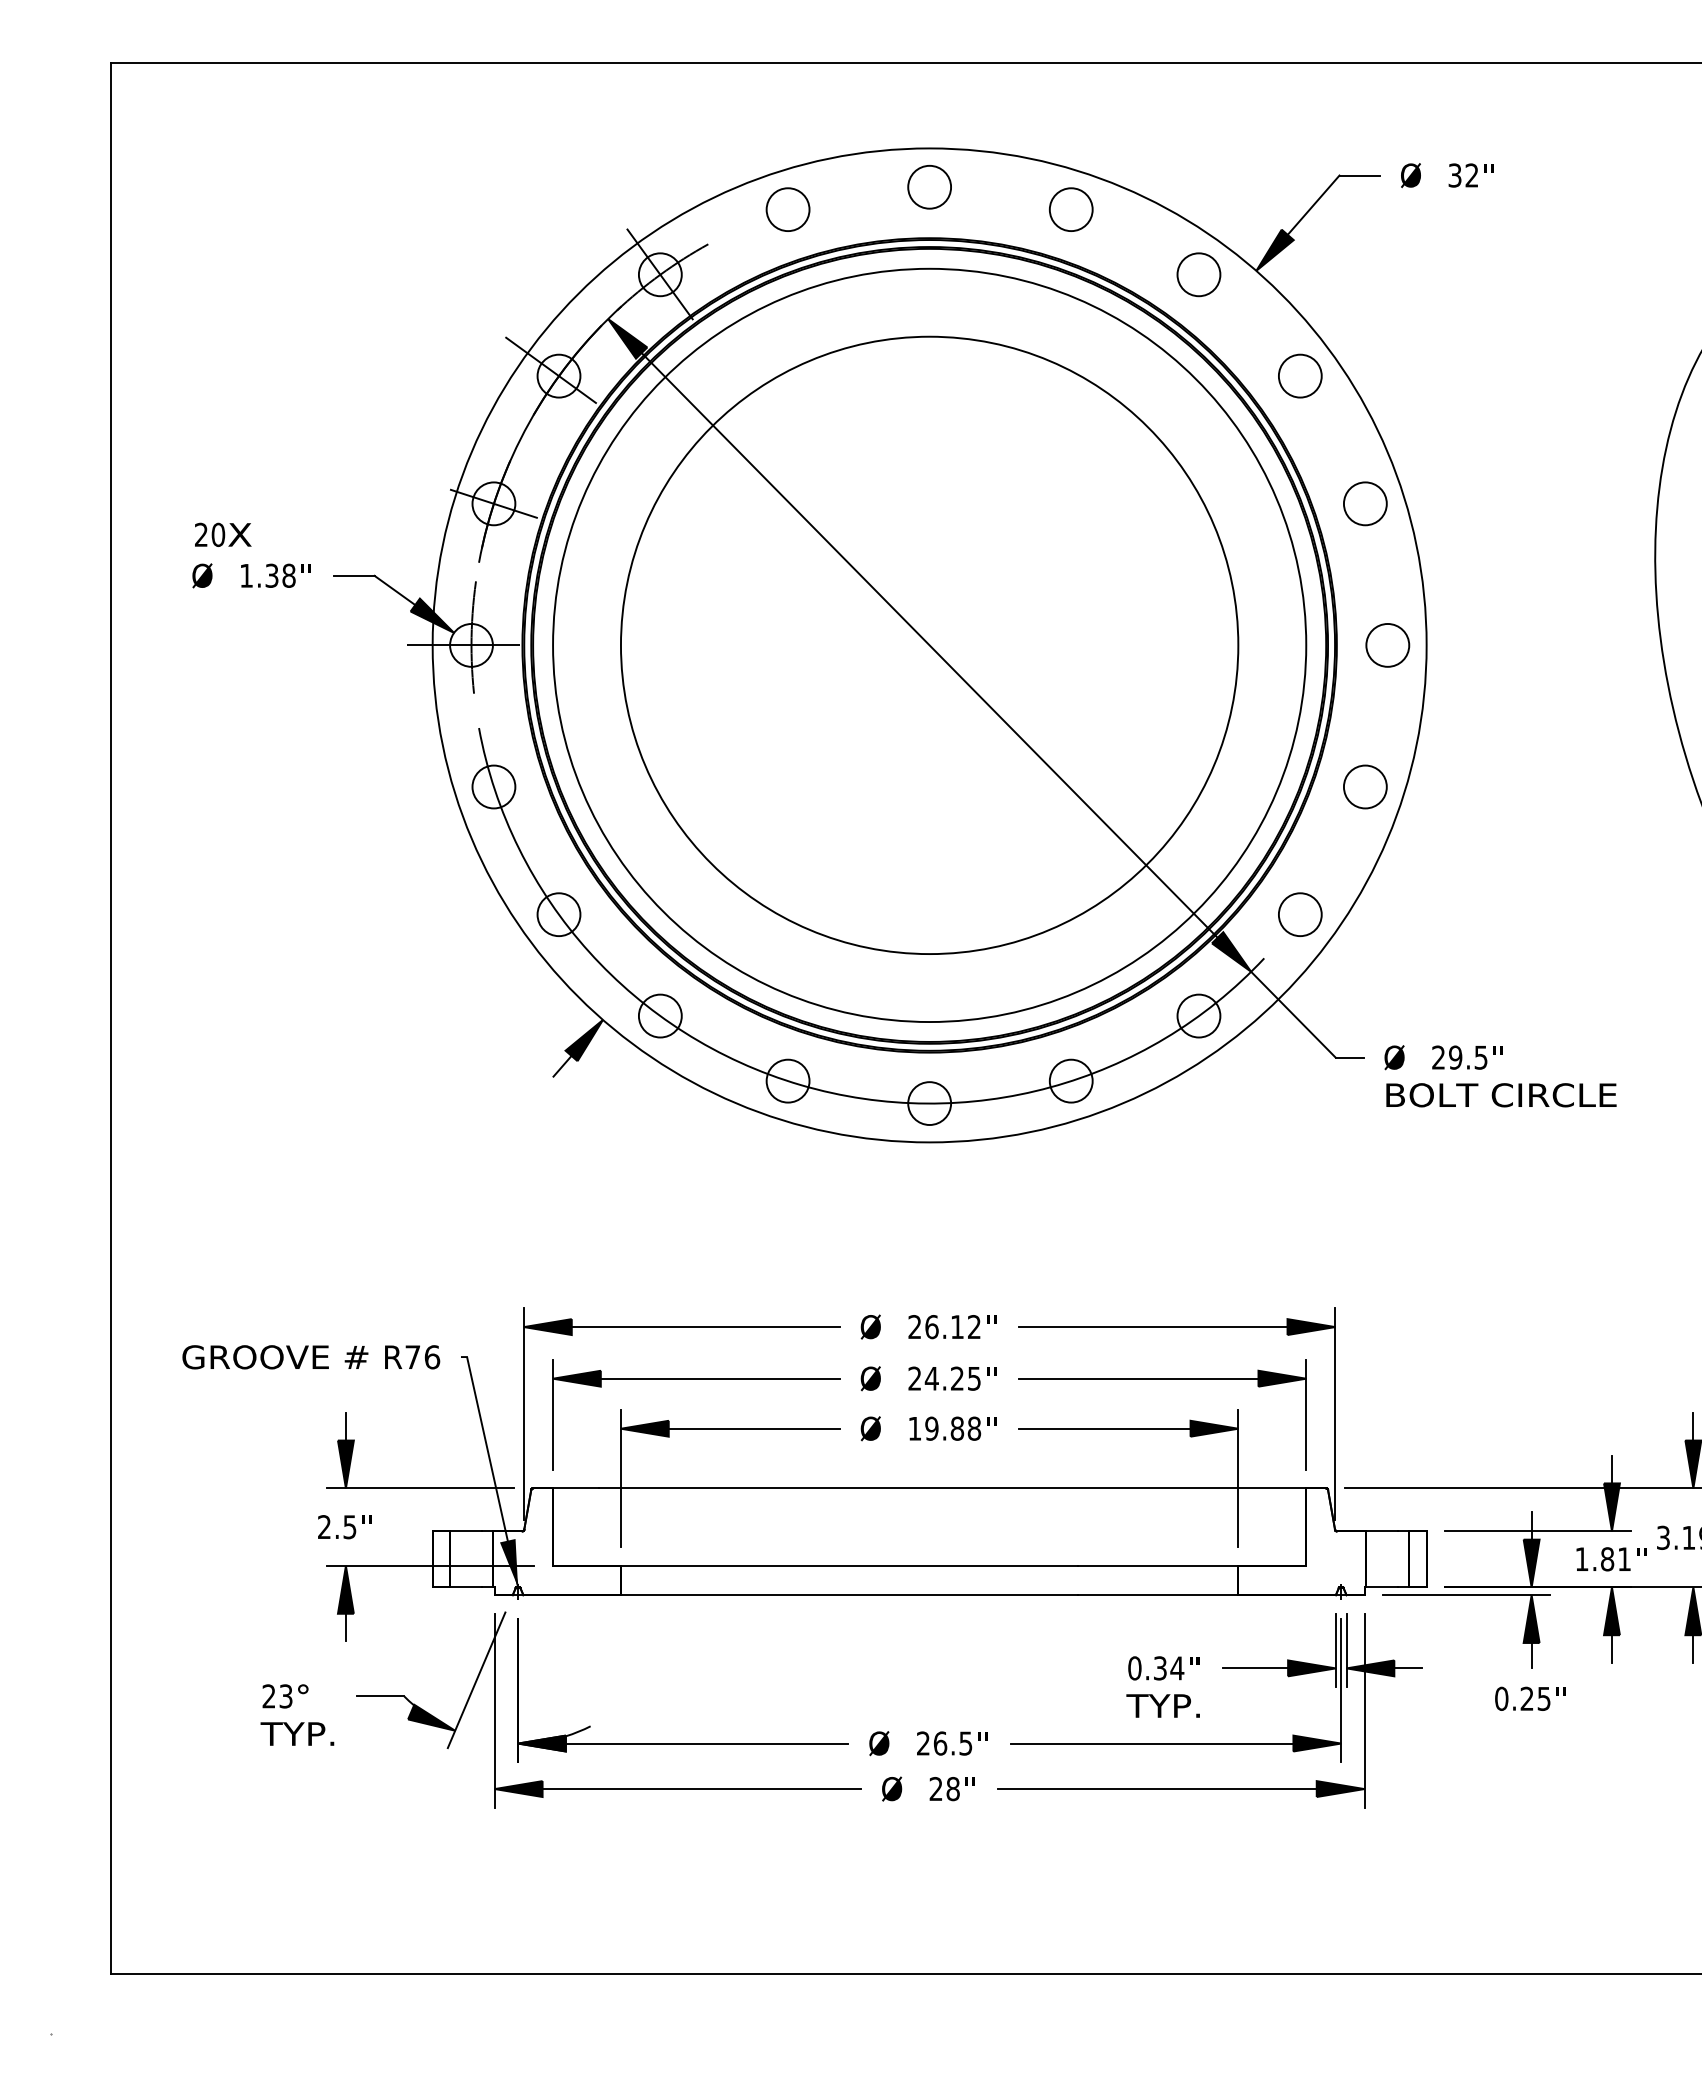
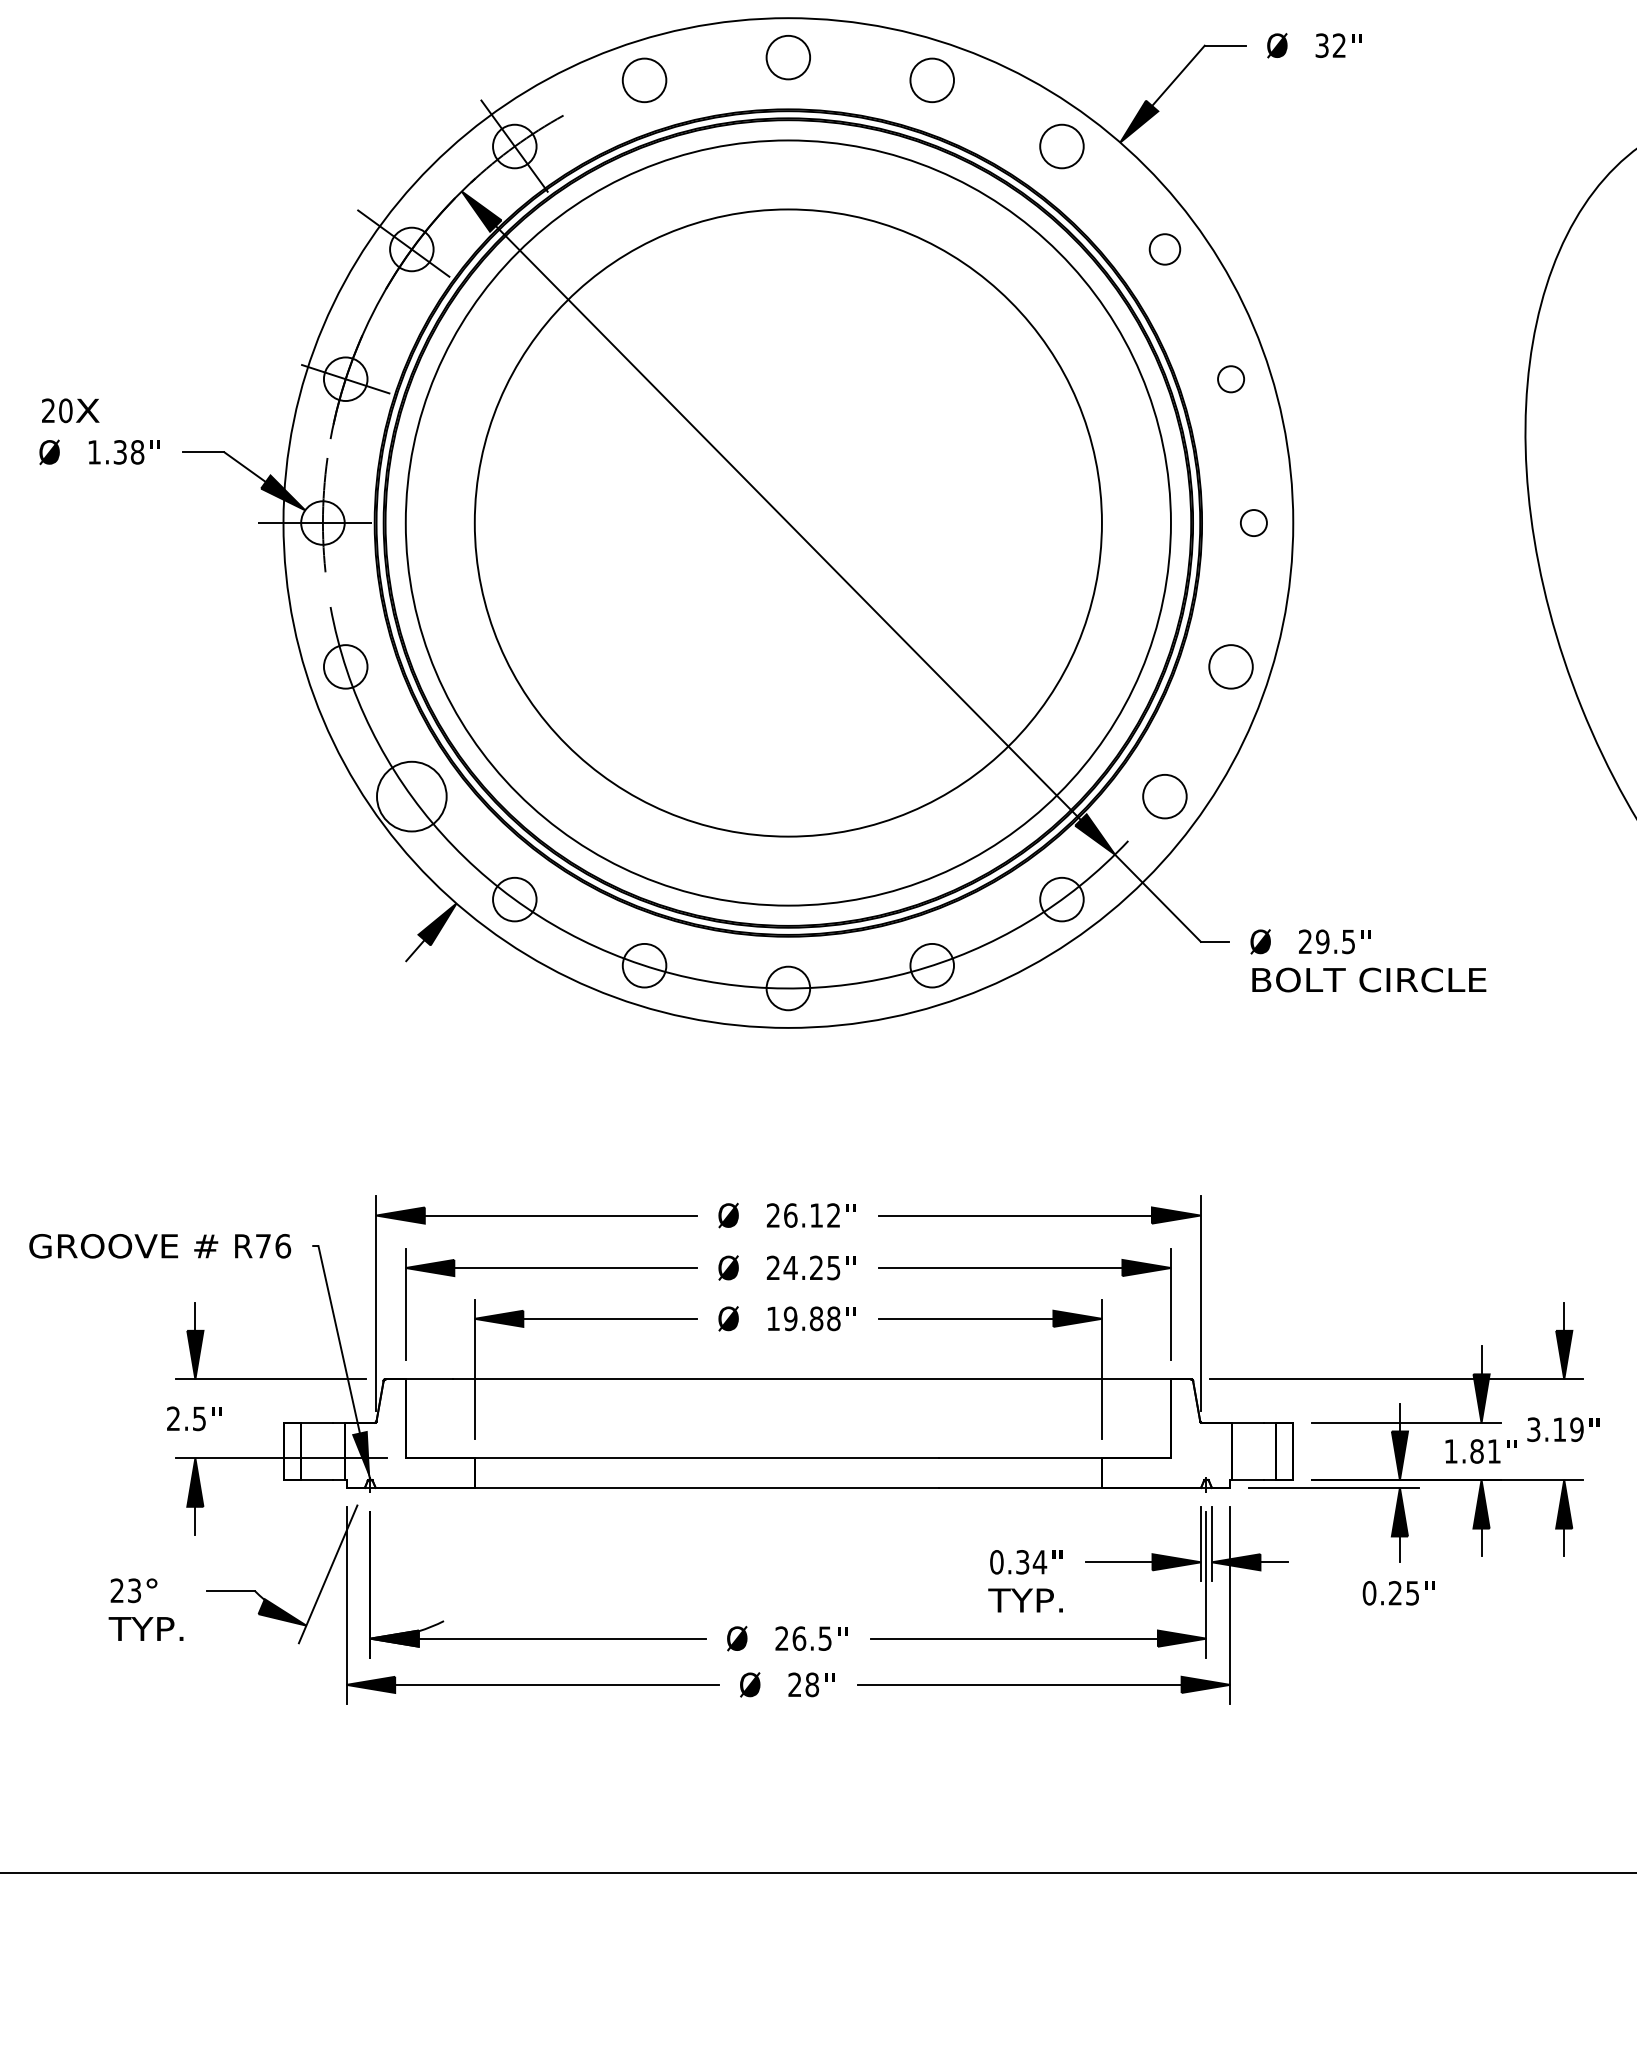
circle: (1300, 375) -> (1165, 248), size x0.7
circle: (1365, 503) -> (1231, 378), size x0.6
circle: (1387, 645) -> (1253, 523), size x0.6
circle: (558, 914) -> (411, 796), size x1.6

